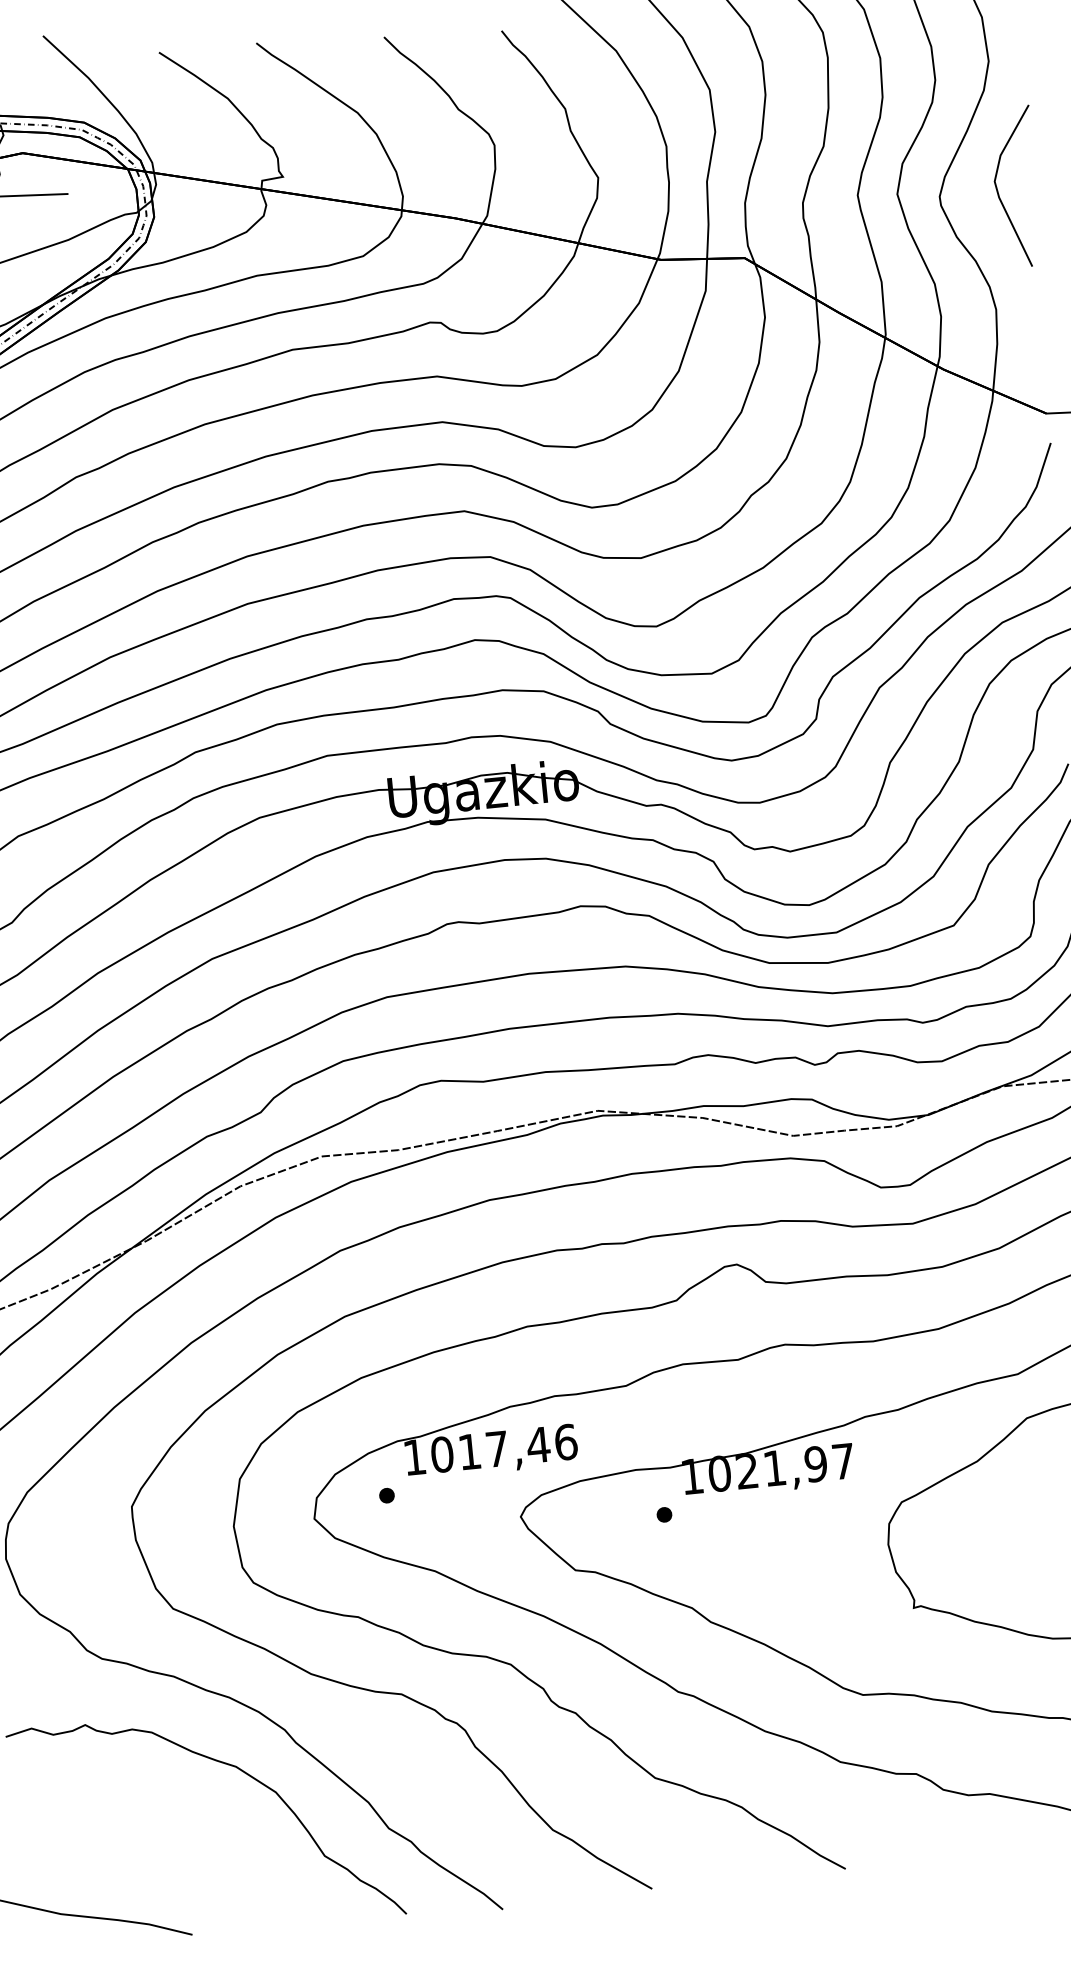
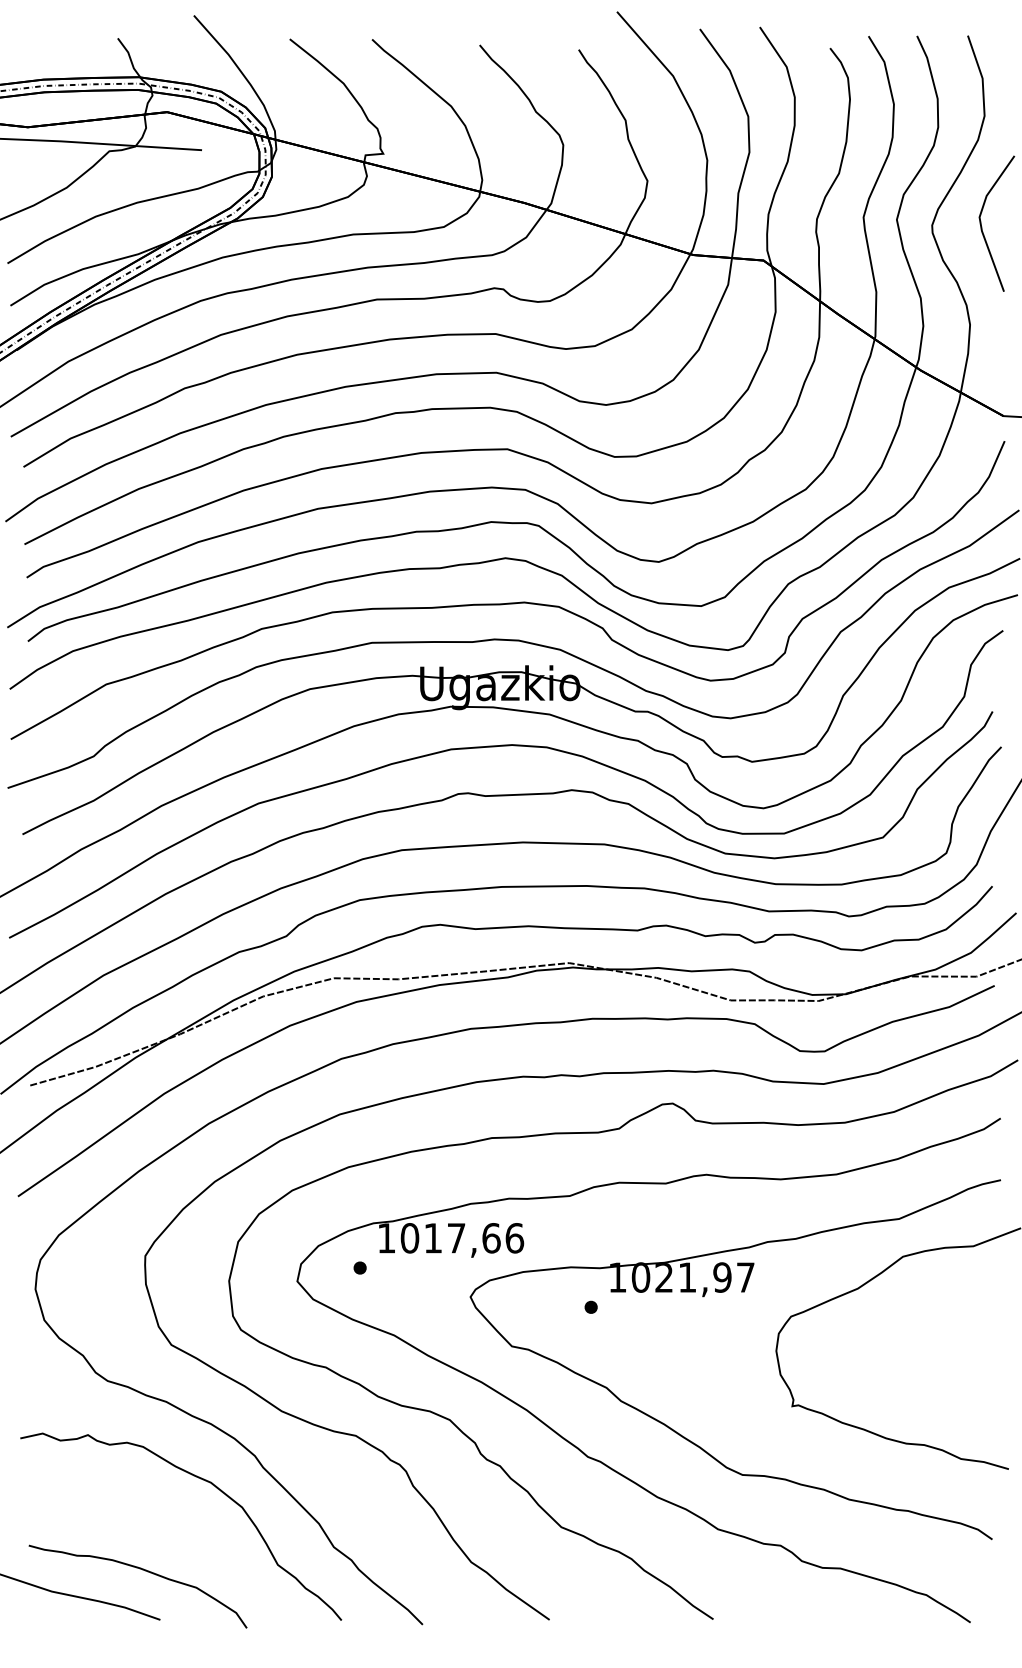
text: (538, 1445) -> (491, 1238), 1017,46 -> 1017,66
curve: (165, 1878) -> (142, 1570), added

